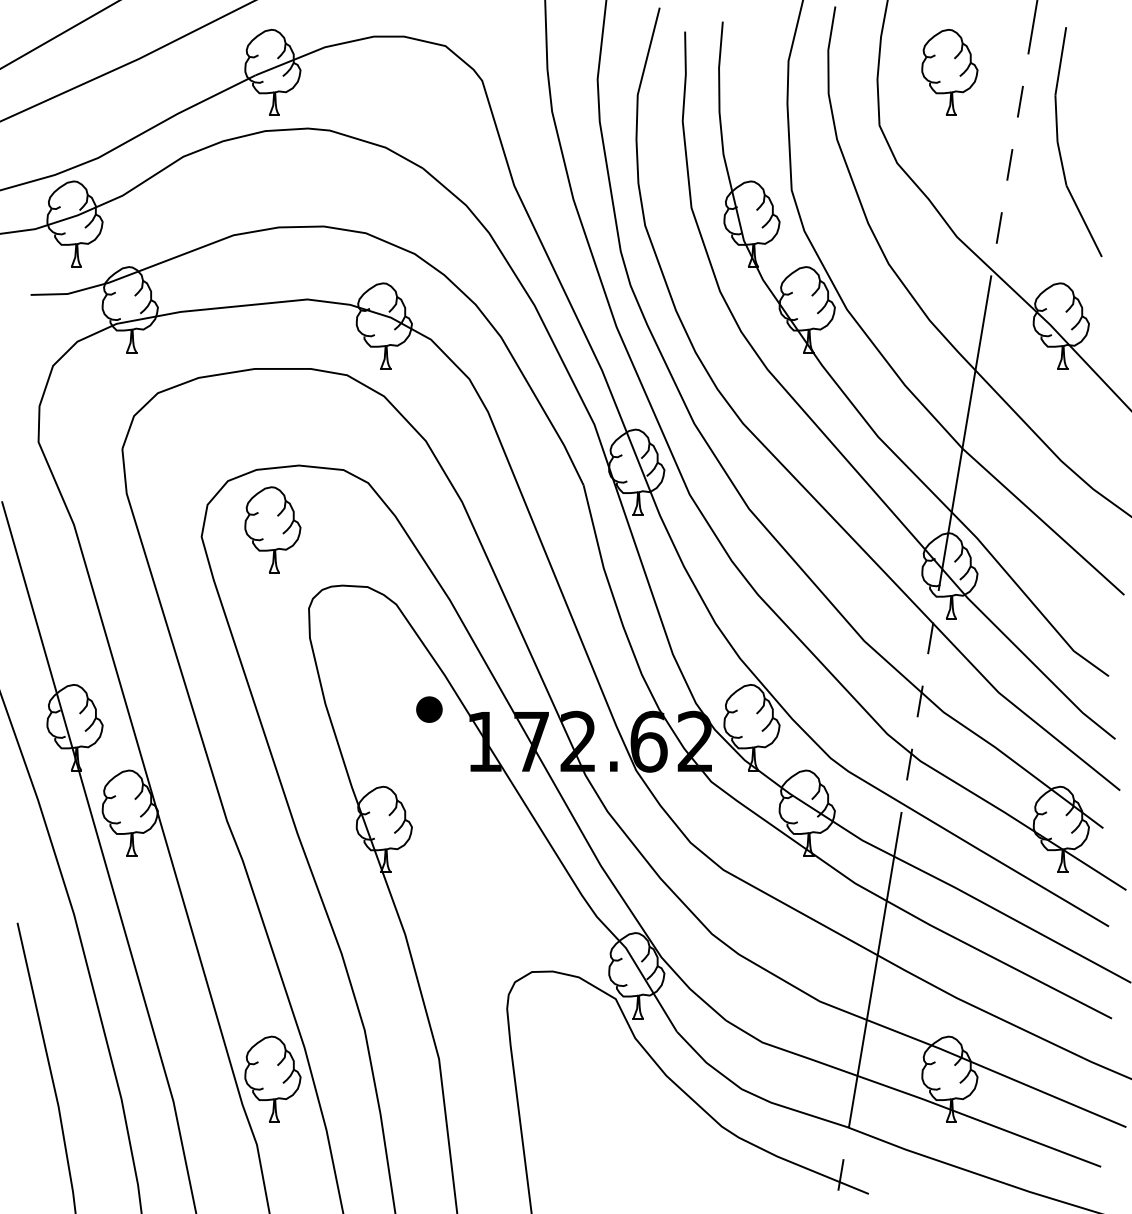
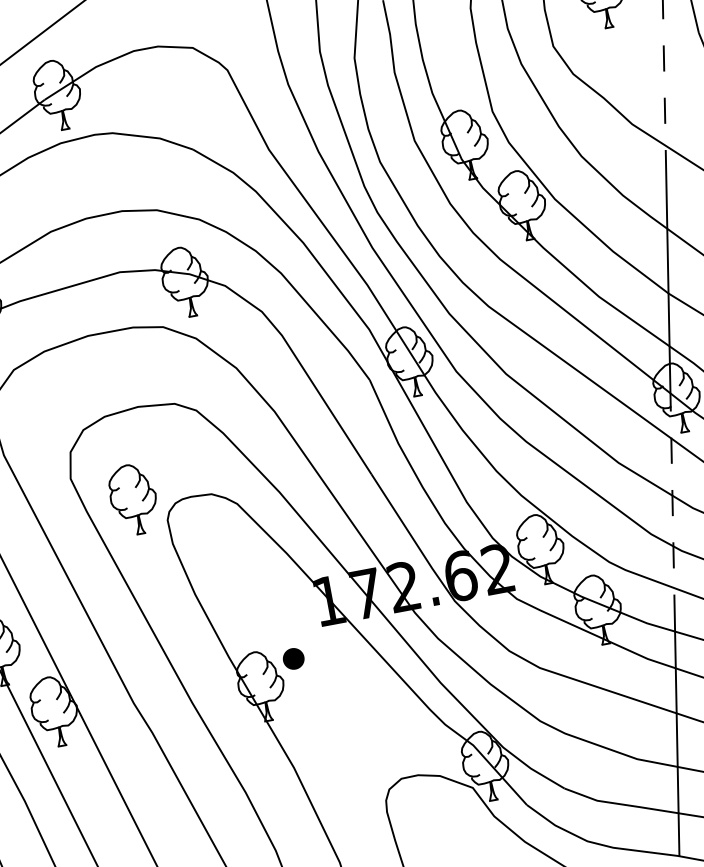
part: (272, 529) -> (133, 499), moved
part: (429, 709) -> (293, 658), moved

